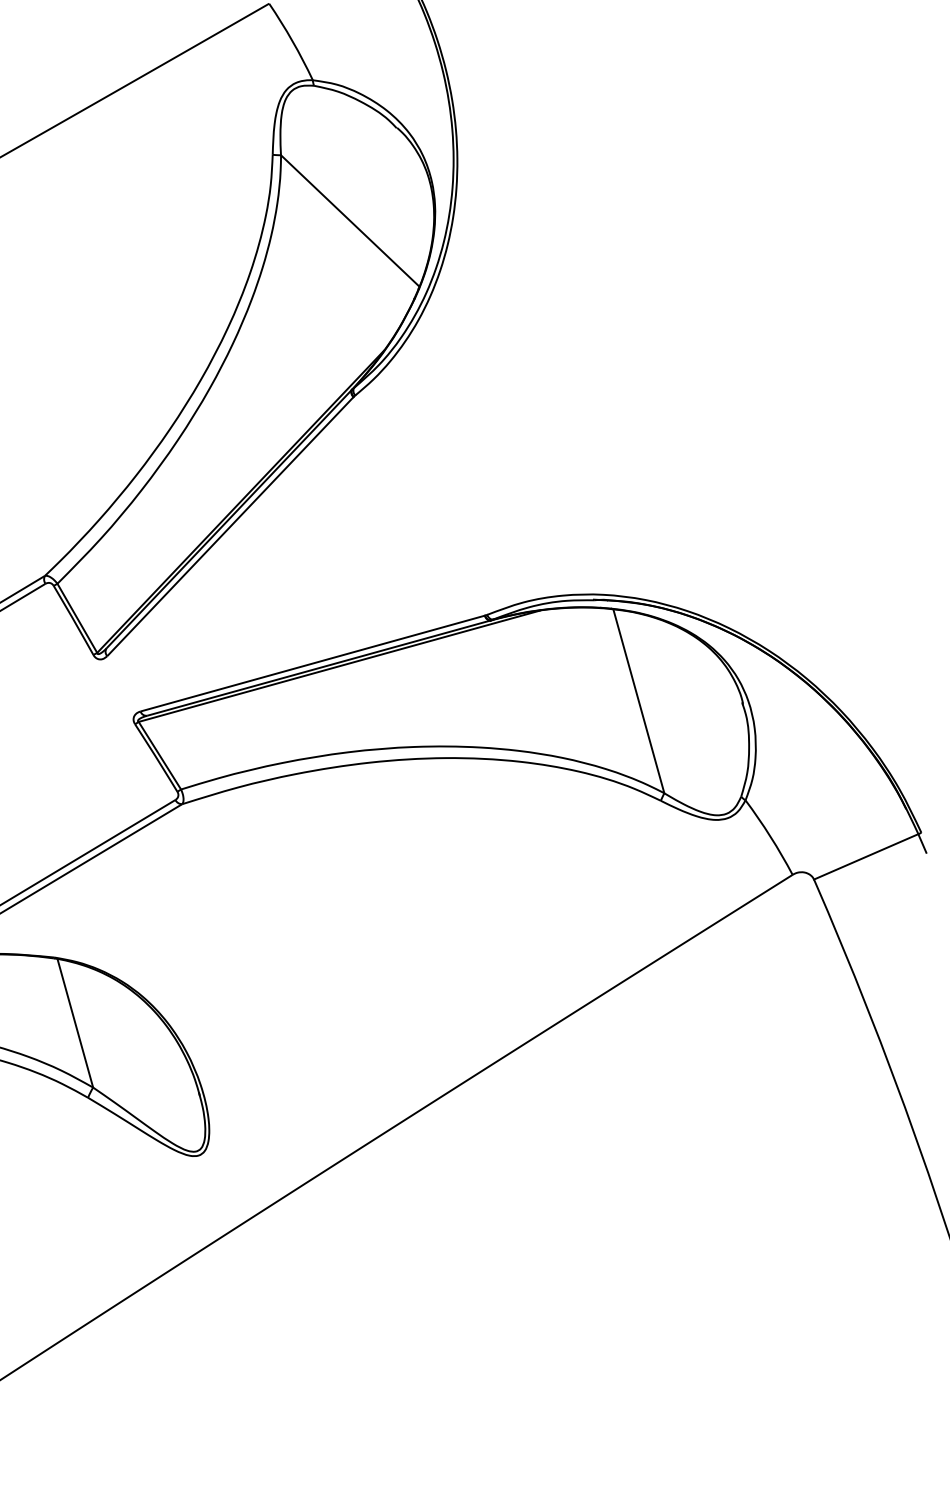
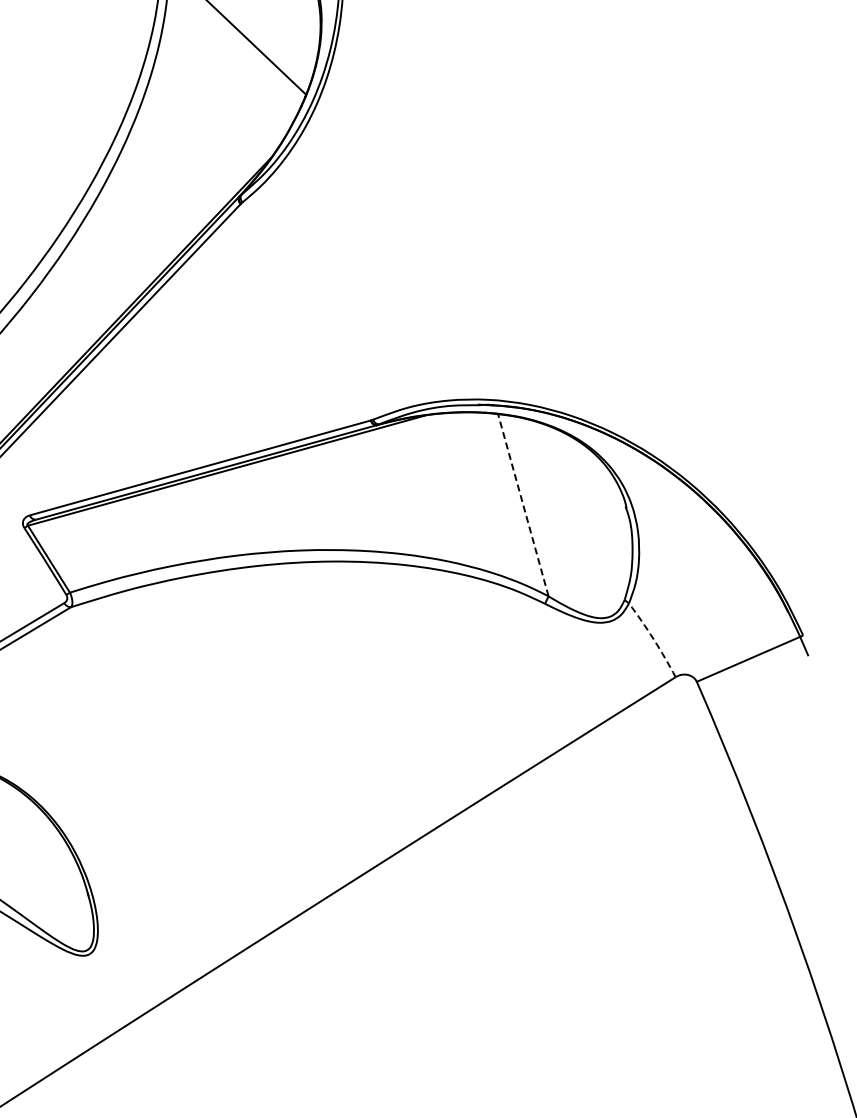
line: (638, 700) -> (522, 504), solid -> dashed
arc: (770, 836) -> (653, 639), solid -> dashed

